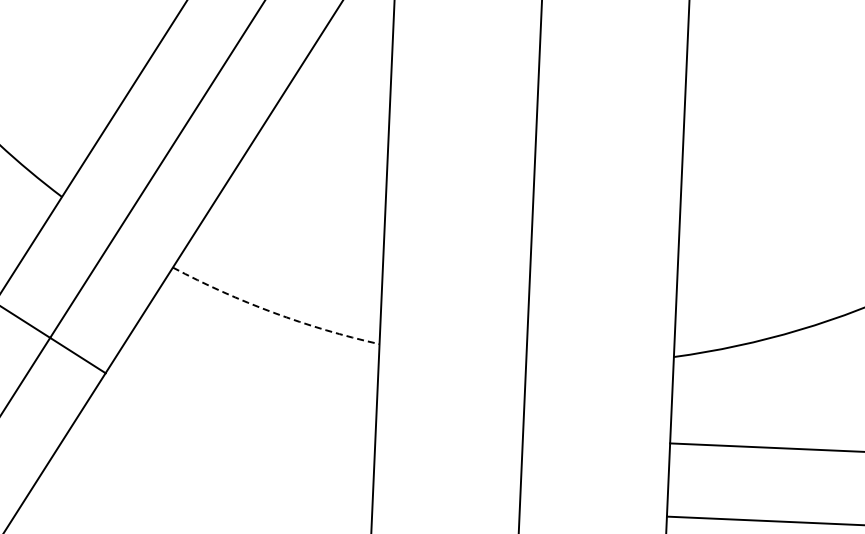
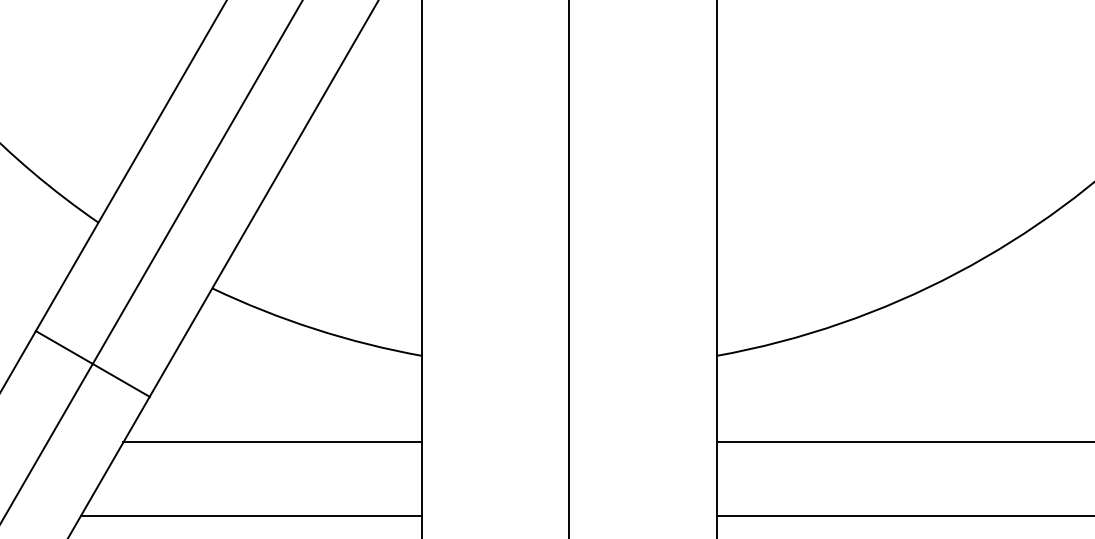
arc: (273, 313) -> (314, 329), dashed -> solid
line: (226, 424) -> (272, 442), added
line: (202, 496) -> (251, 515), added

